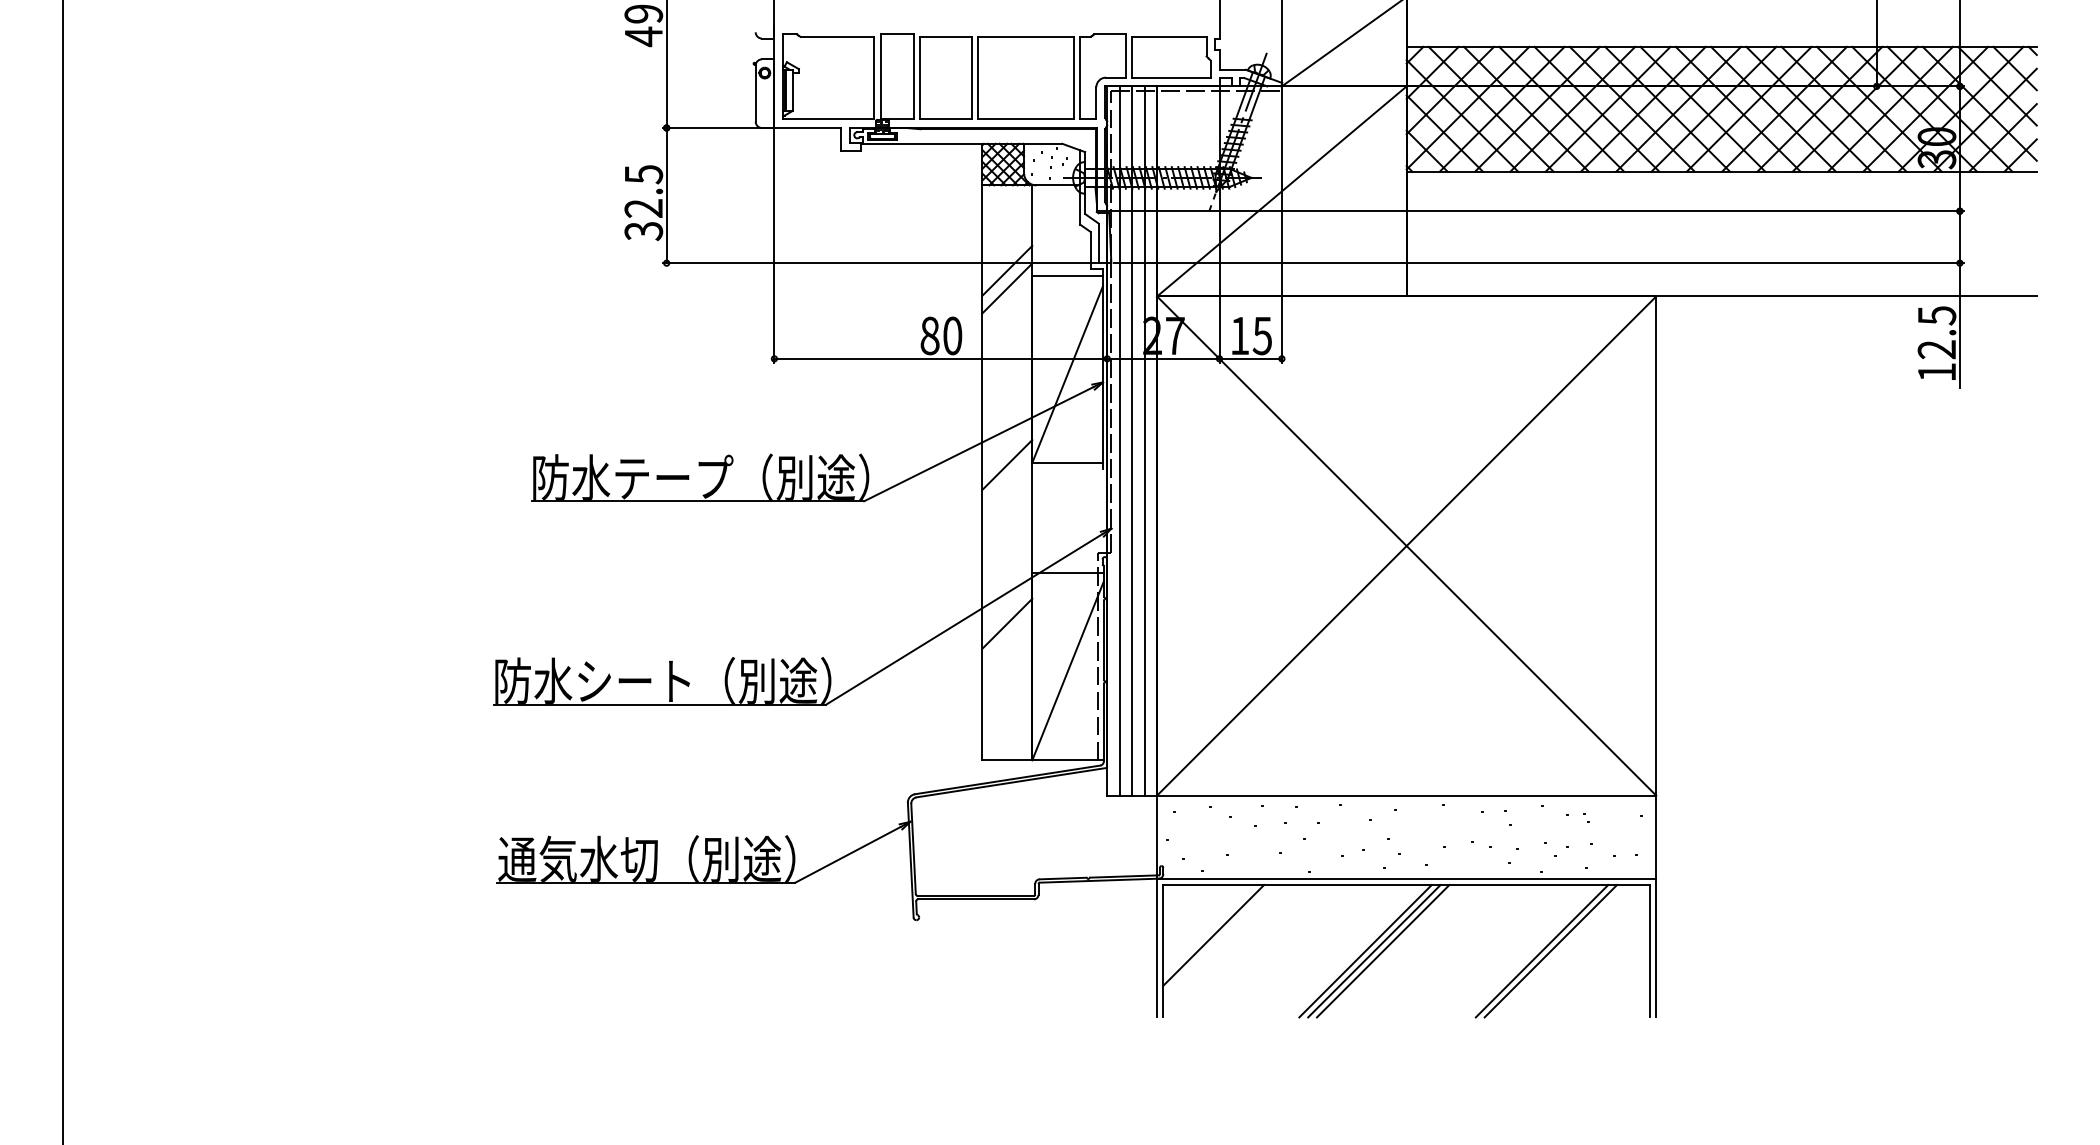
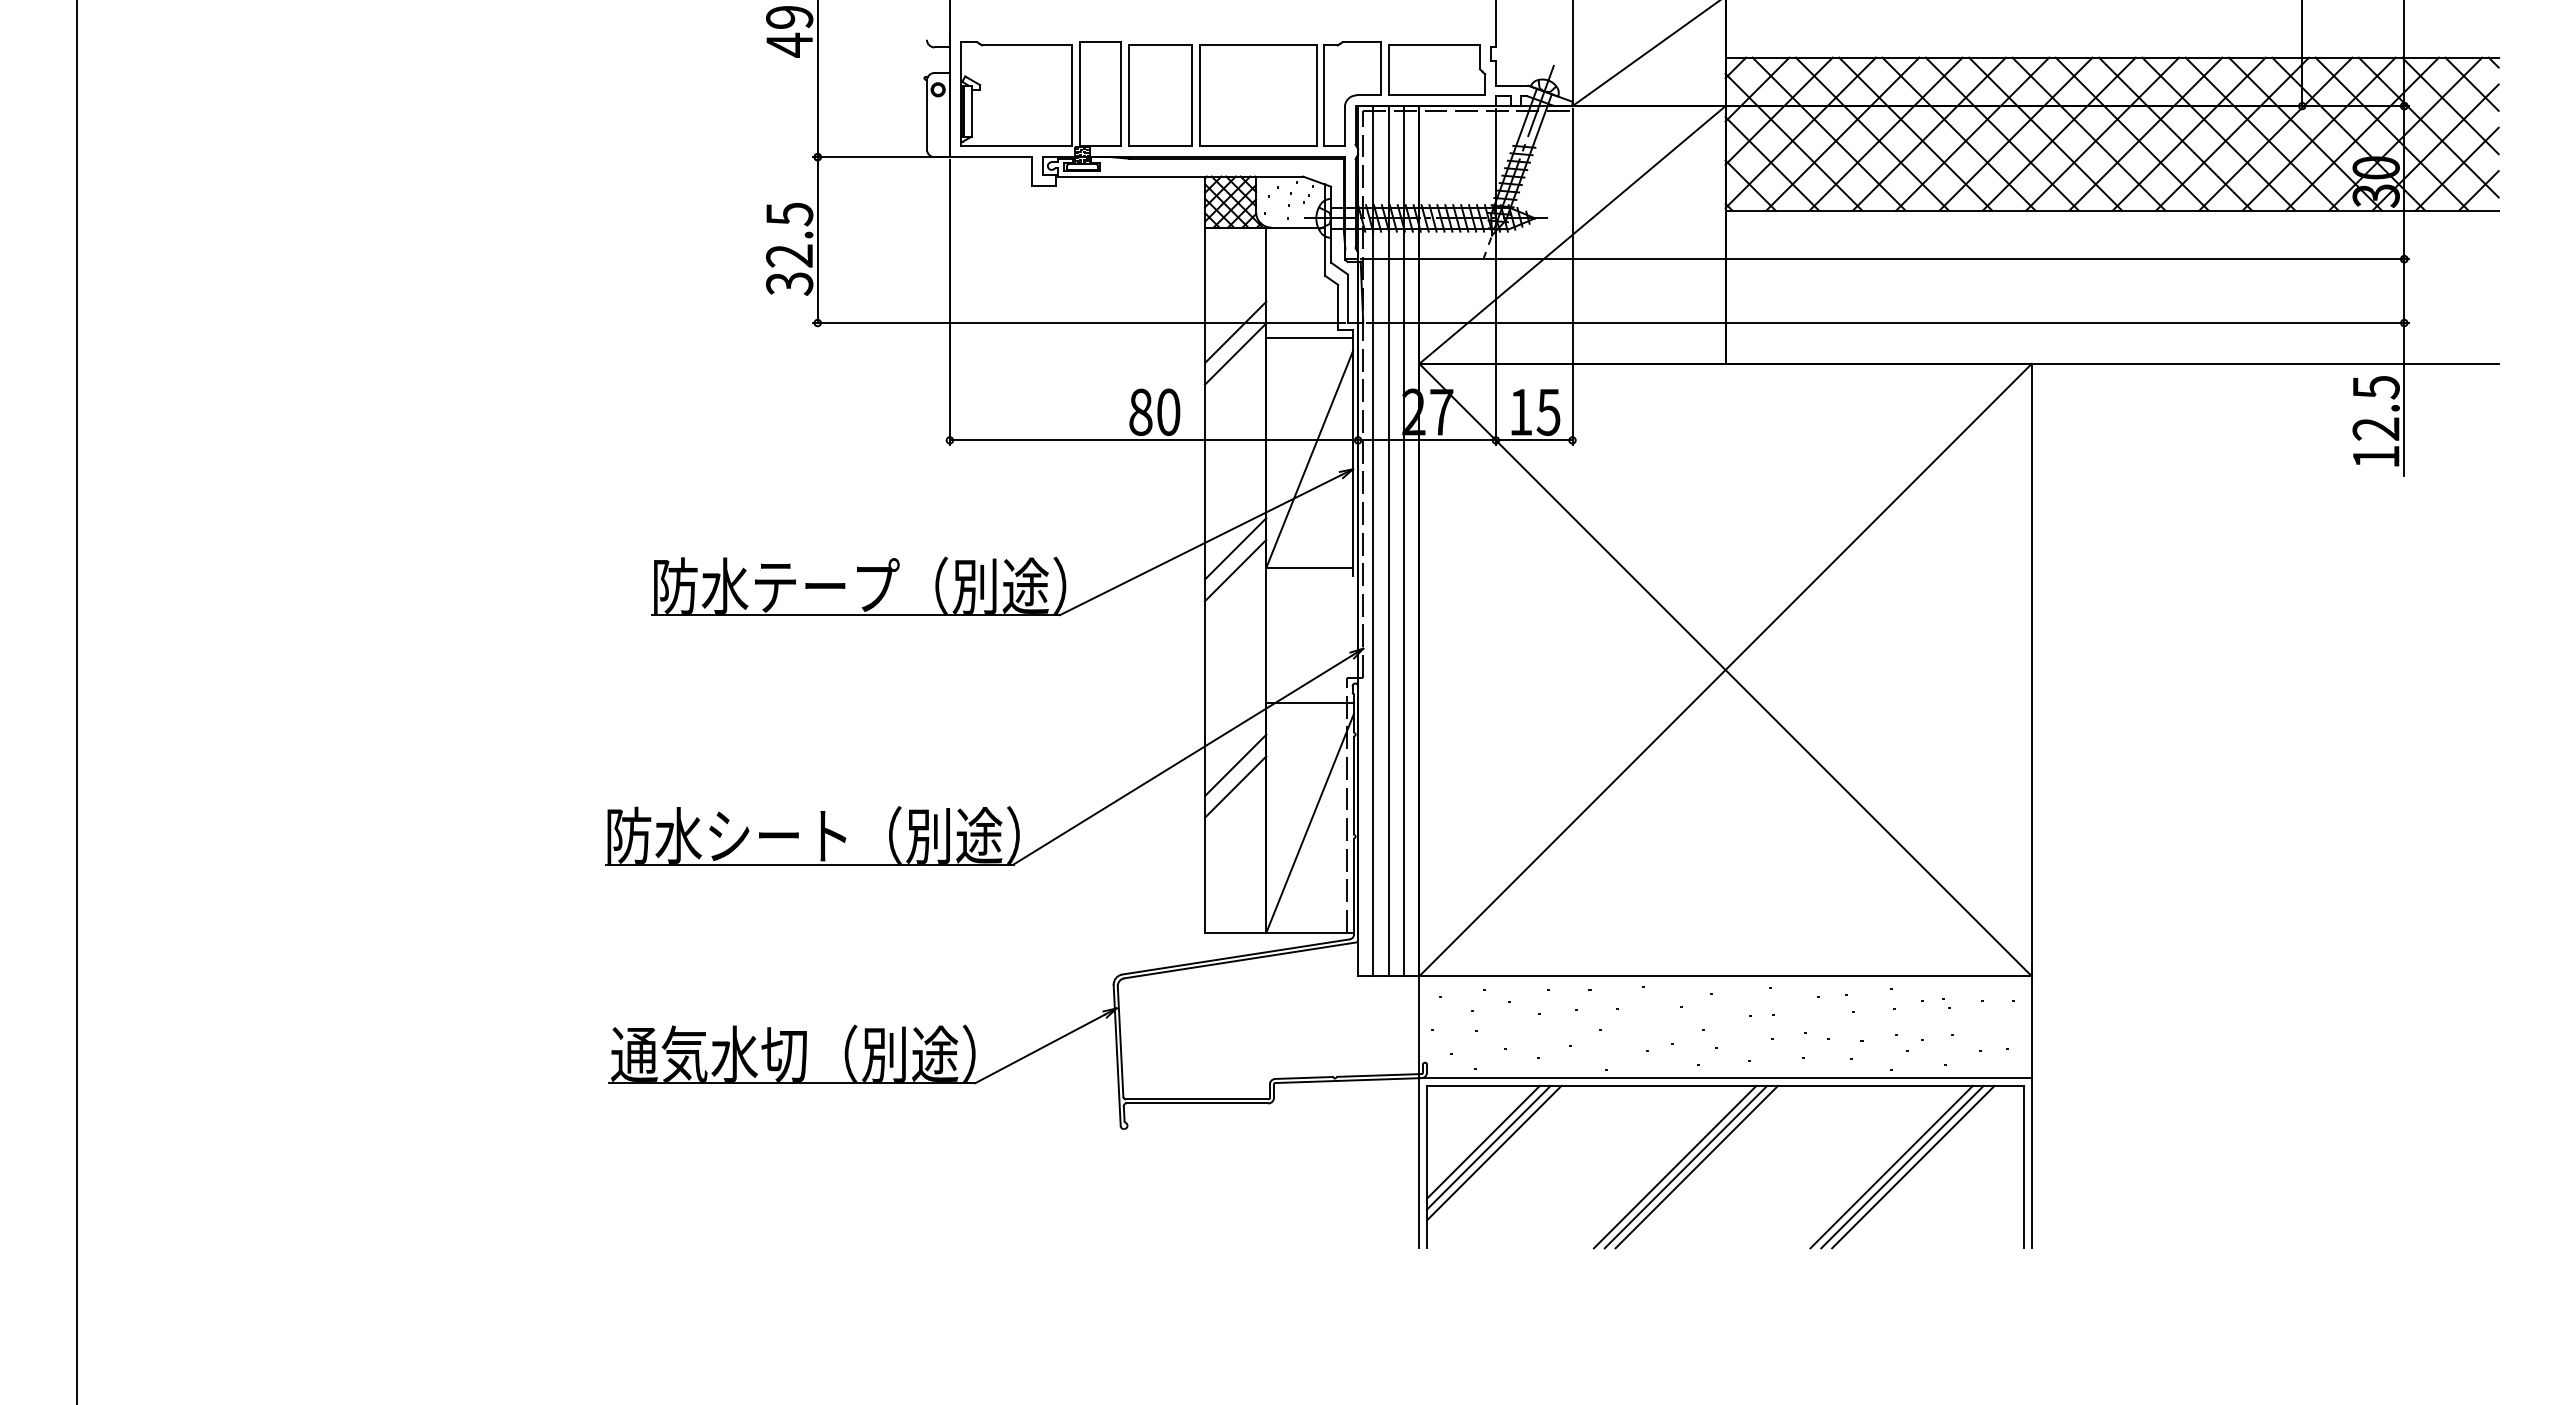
line: (1007, 446) -> (1235, 548), added
line: (1007, 640) -> (1235, 786), added
line: (1209, 930) -> (1483, 1141), added
line: (1218, 939) -> (1494, 1152), added
line: (1559, 950) -> (1913, 1166), added

